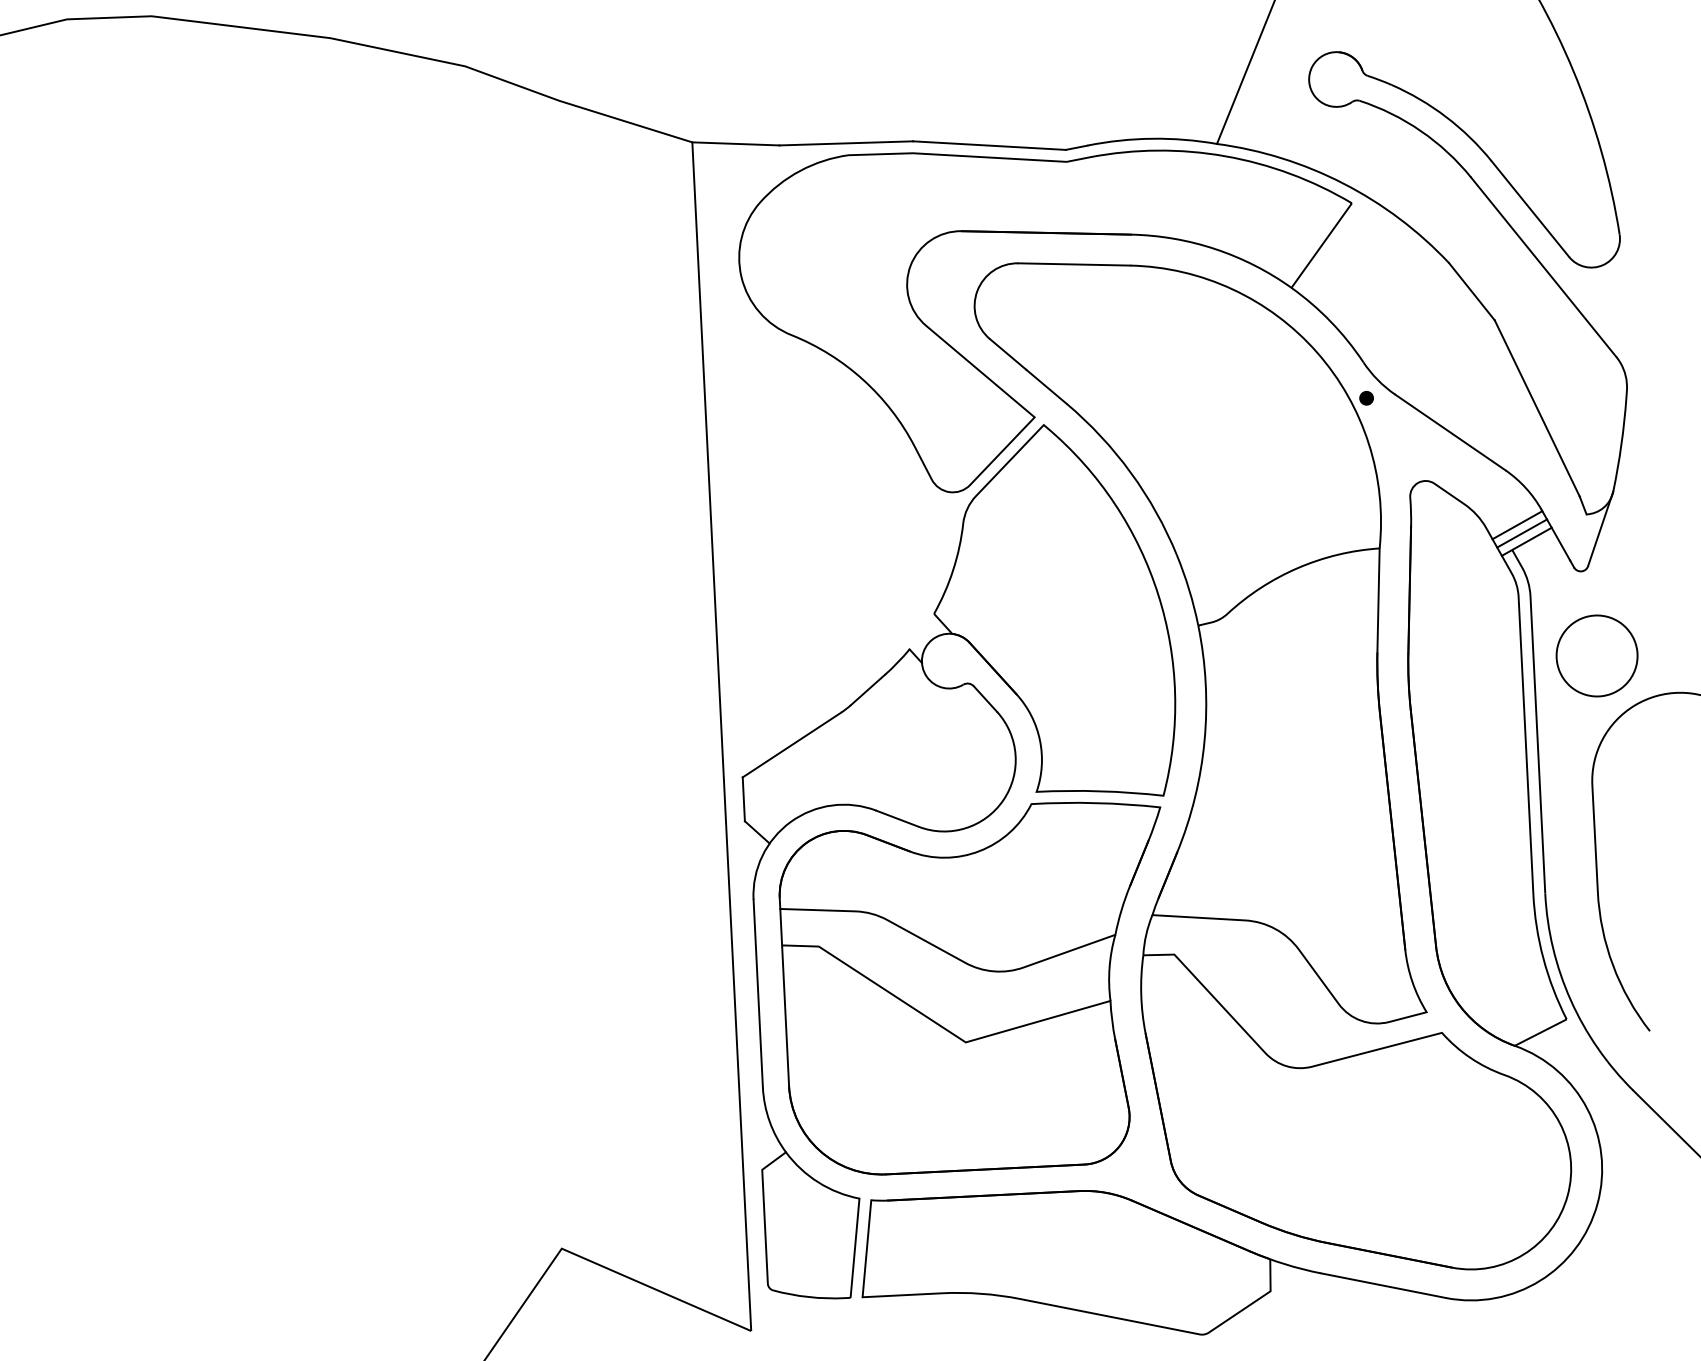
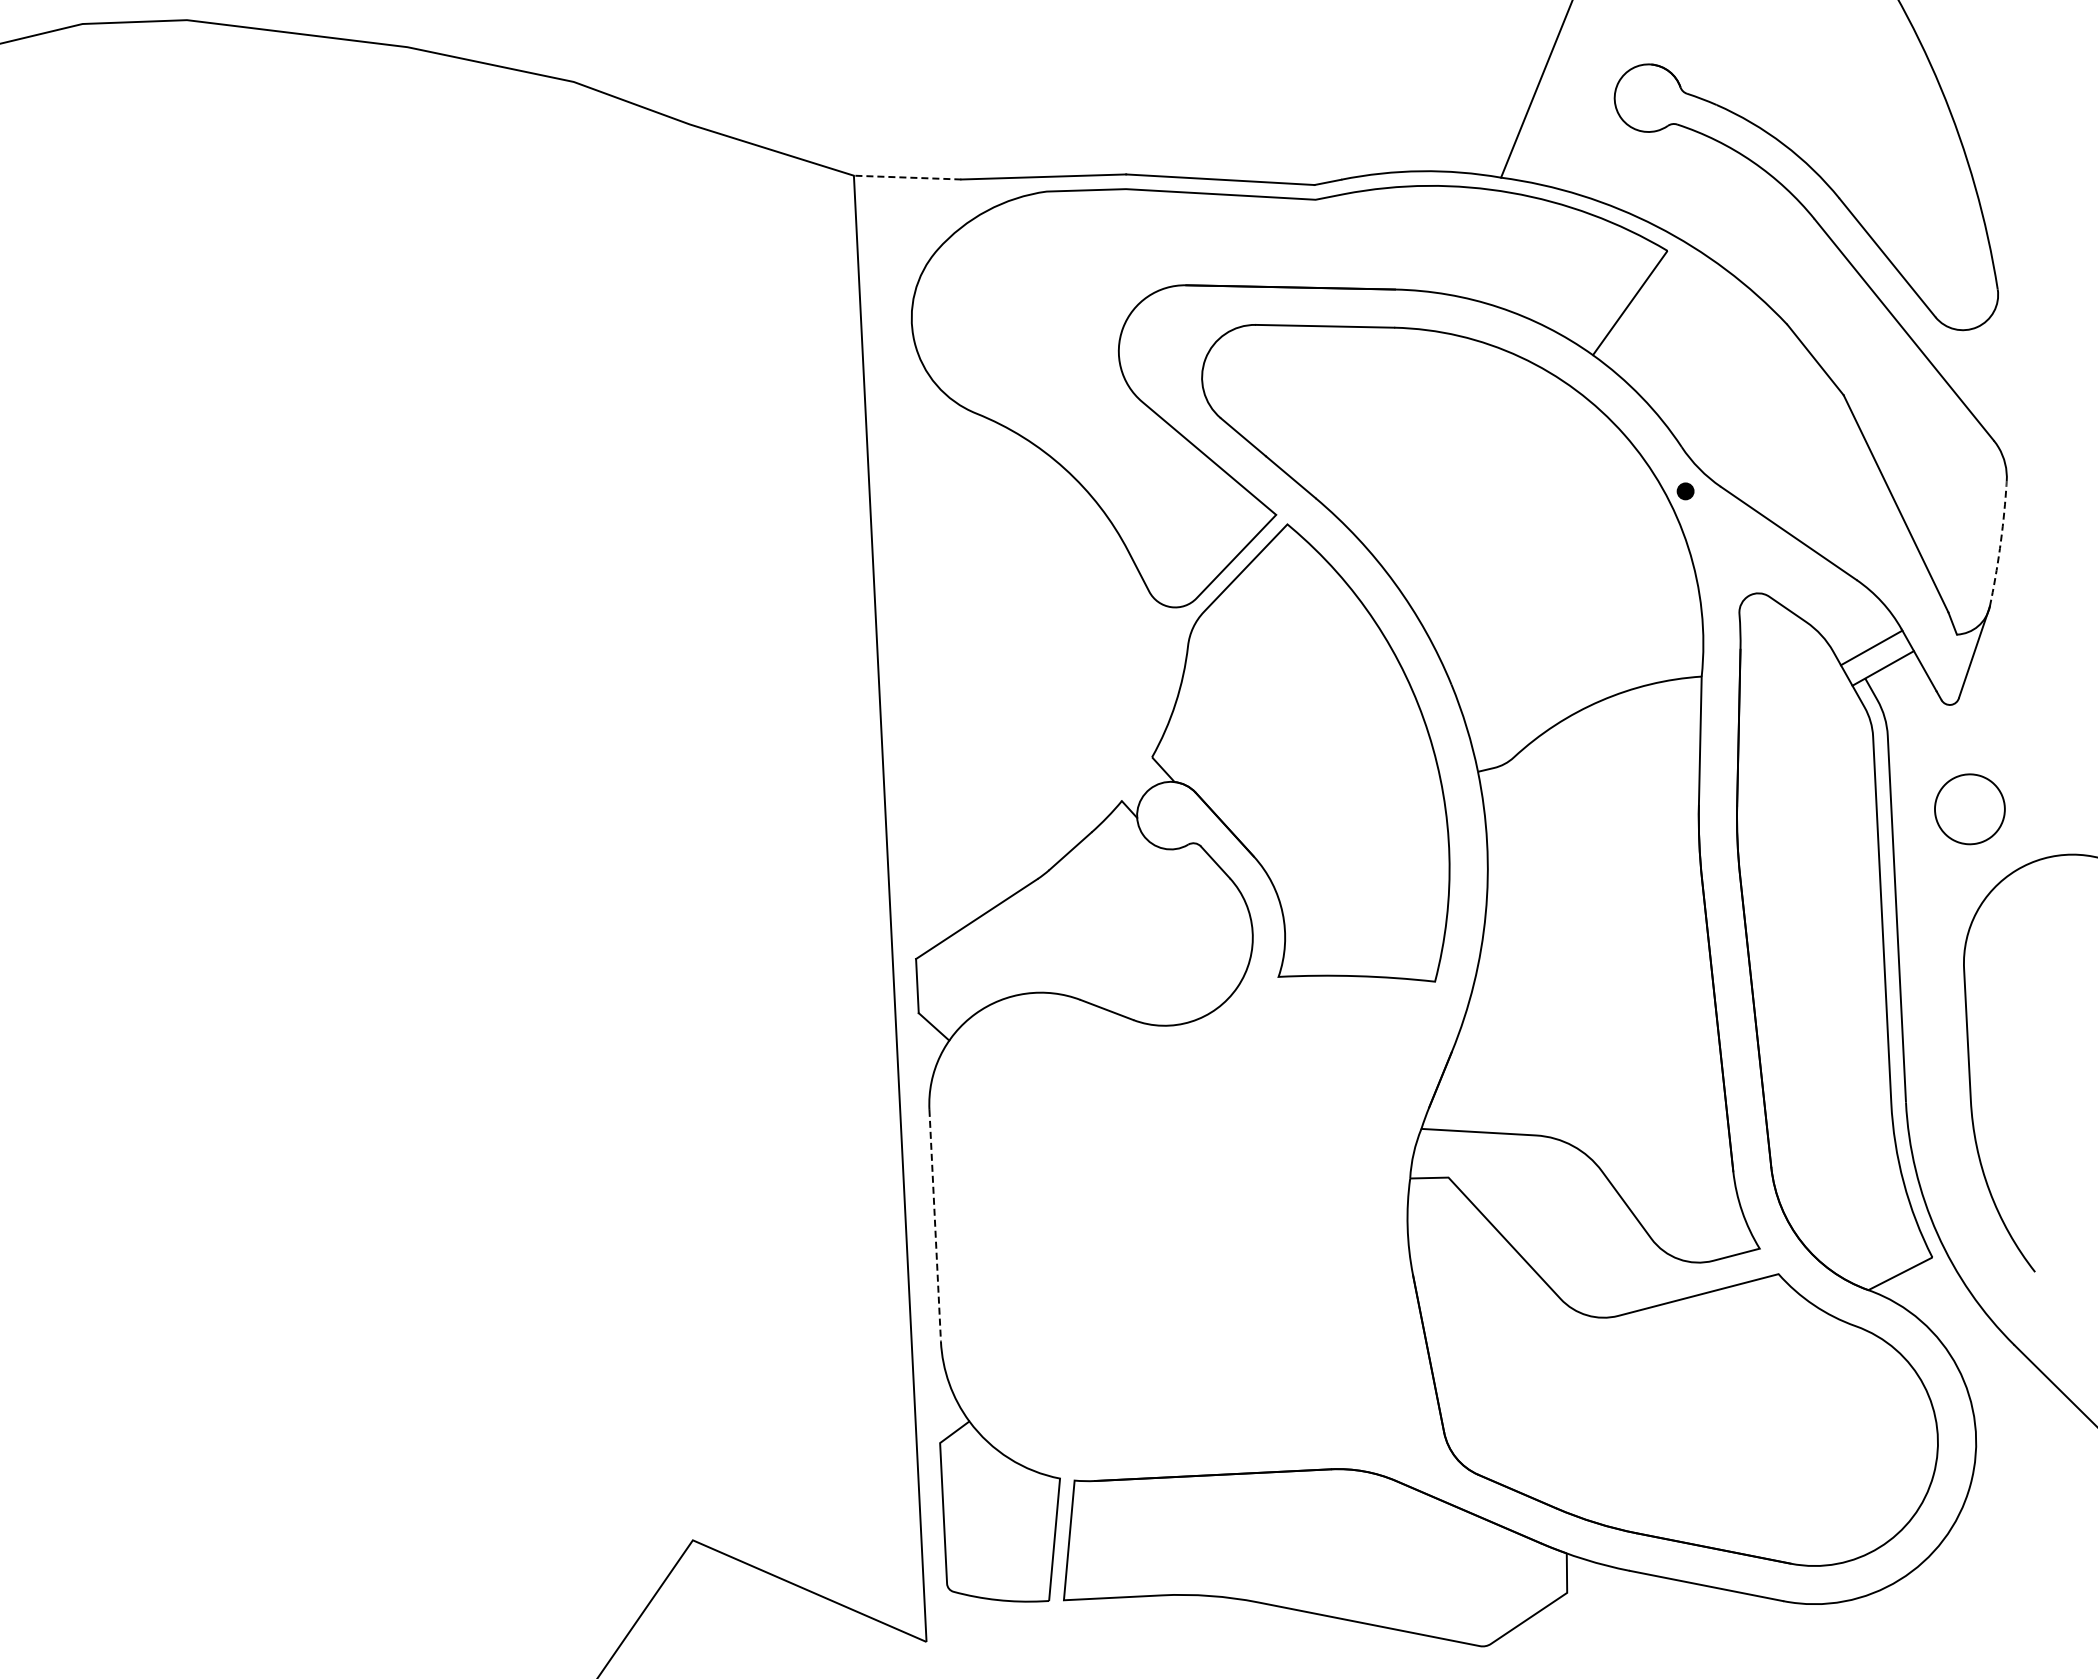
line: (735, 143) -> (907, 177), solid -> dashed
line: (1621, 438) -> (2000, 540), solid -> dashed
line: (1522, 532) -> (1877, 657), removed
part: (1596, 656) -> (1969, 809), size x0.7
part: (970, 988) -> (1196, 1219), removed
line: (758, 993) -> (935, 1225), solid -> dashed

